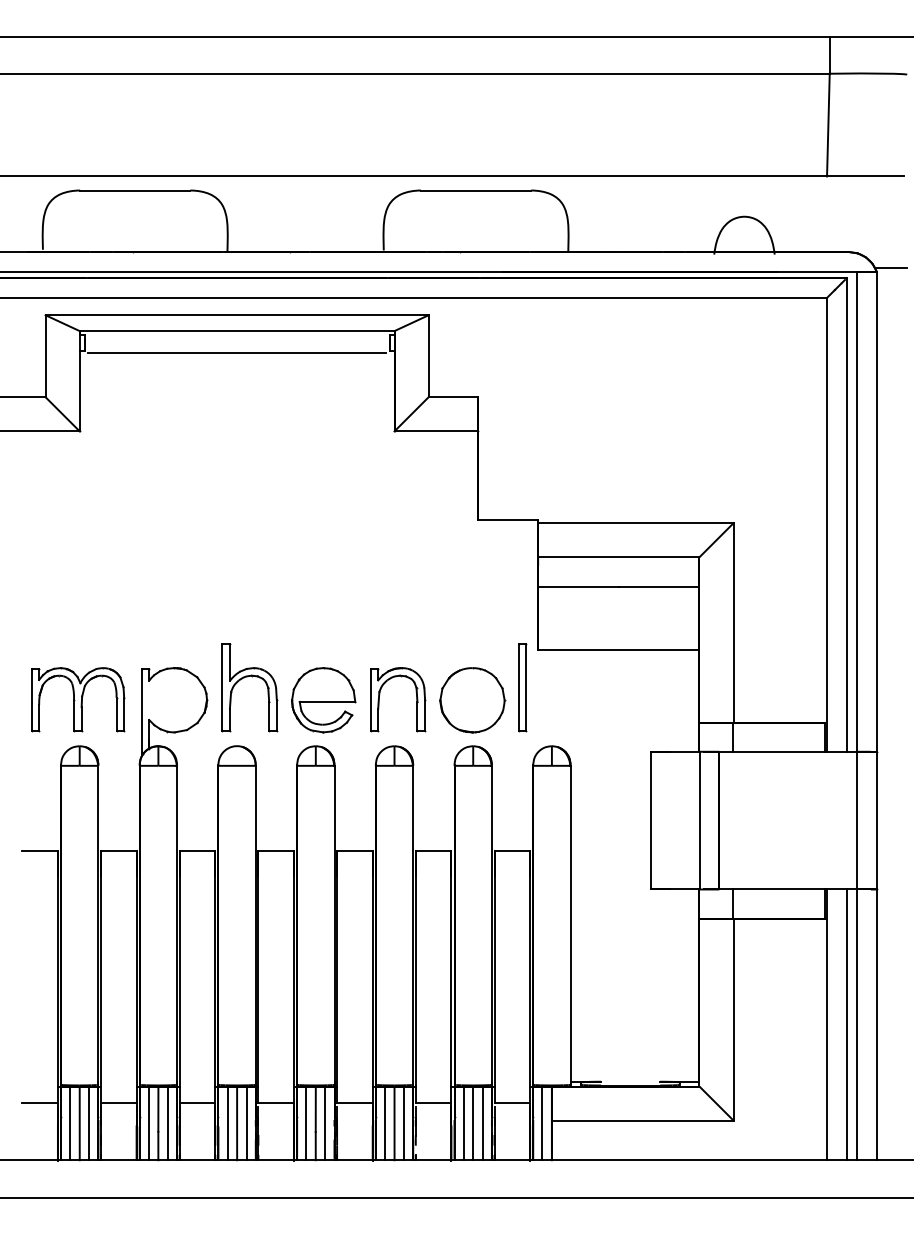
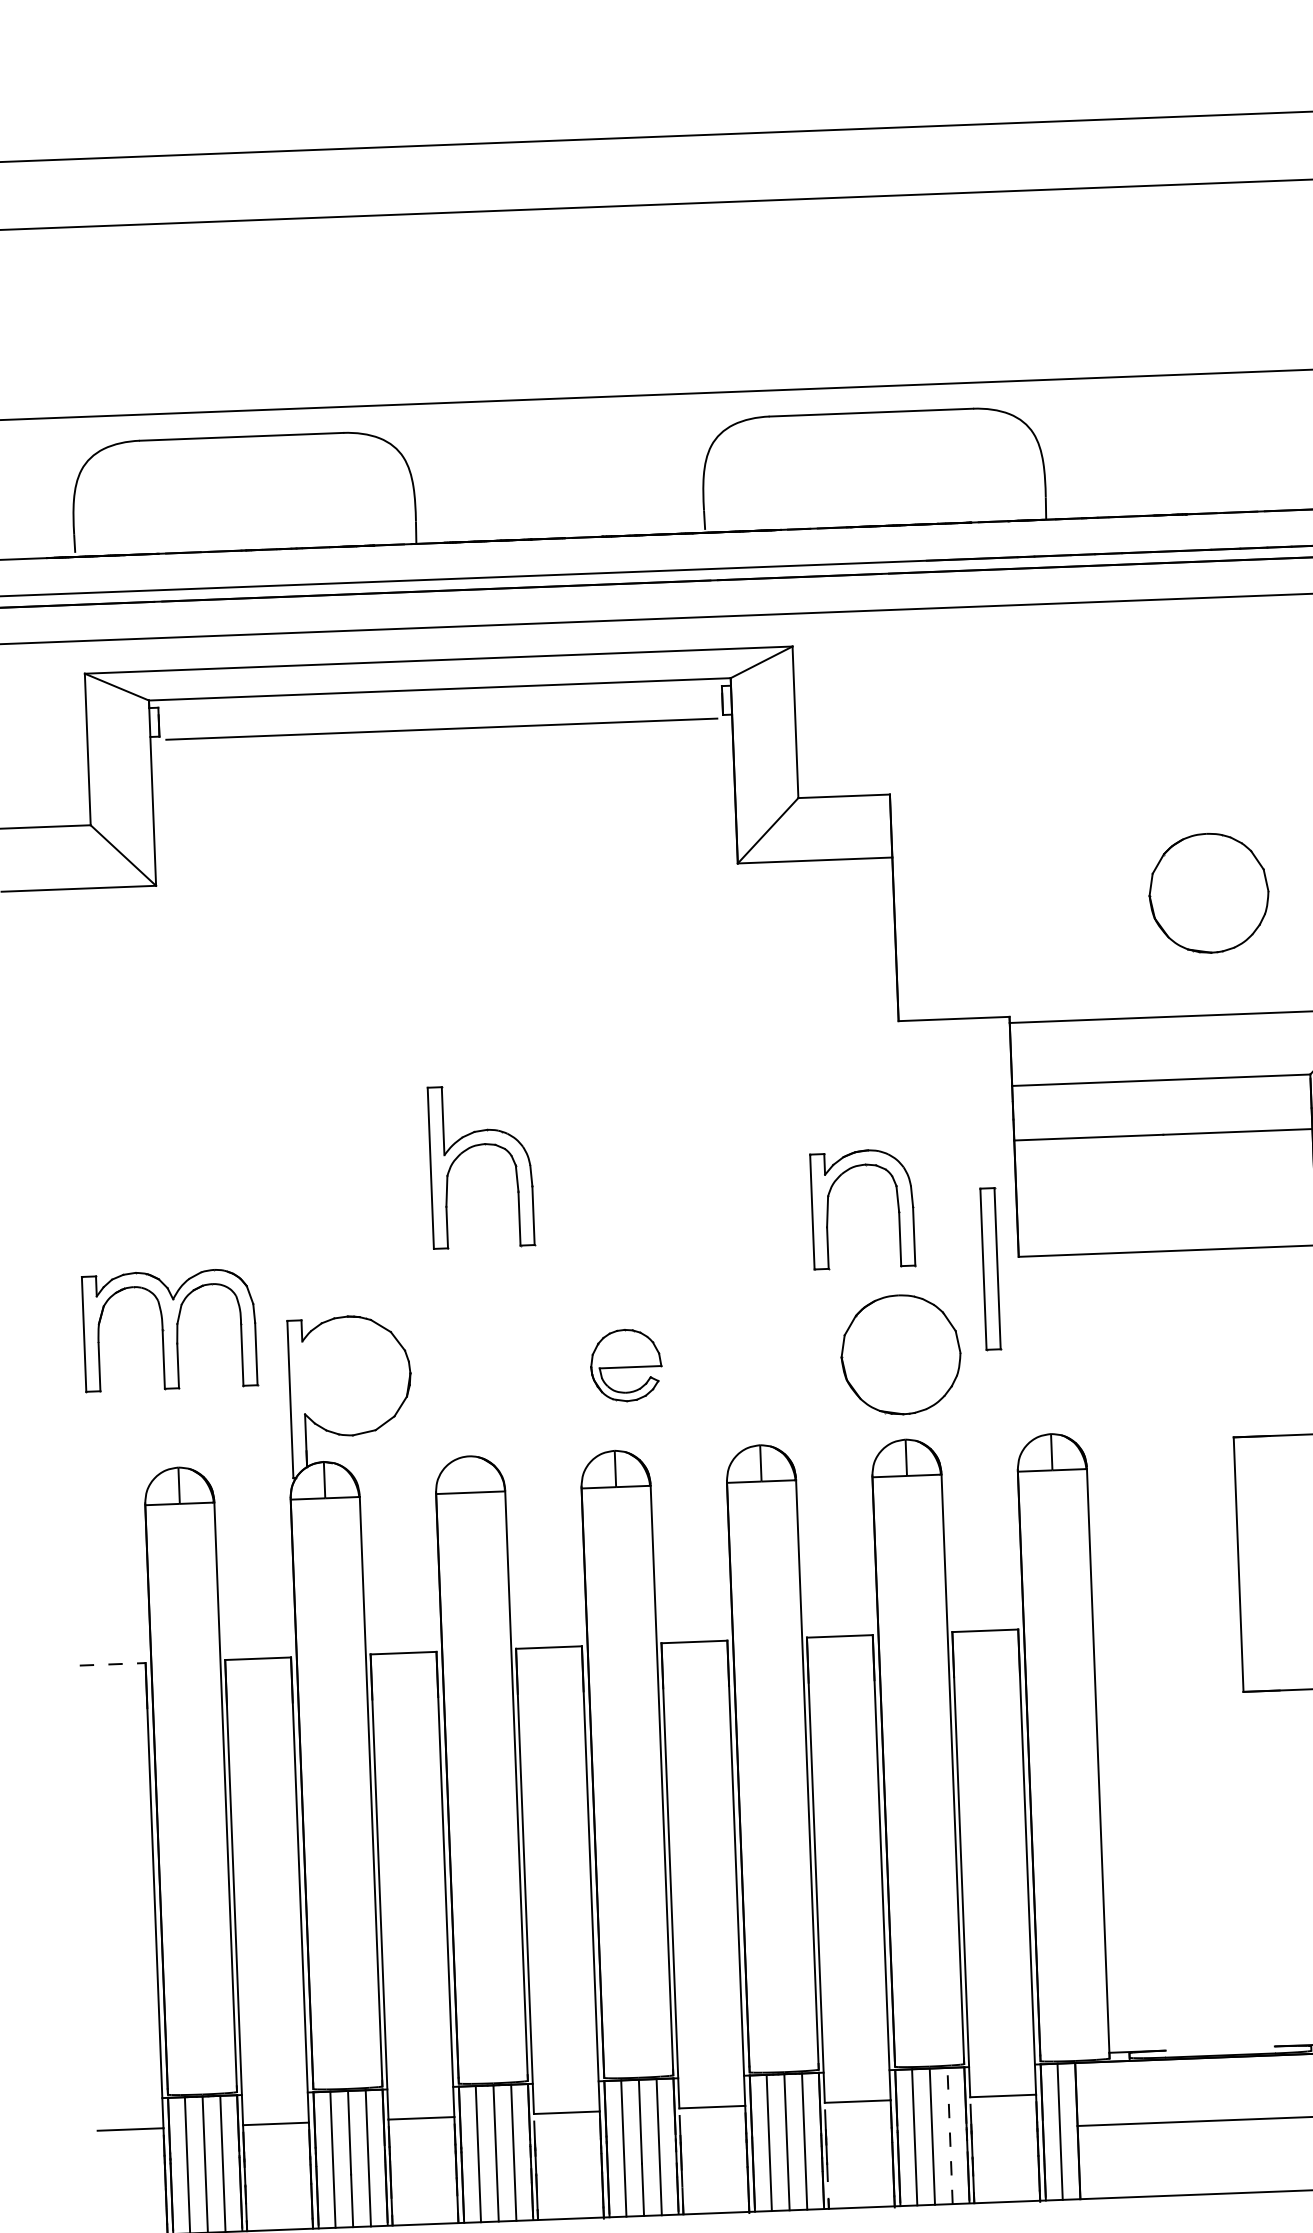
part: (648, 457) -> (1209, 893), added
part: (247, 677) -> (476, 1147), moved
part: (522, 687) -> (990, 1268), moved
part: (78, 699) -> (170, 1329), moved
part: (416, 699) -> (897, 1207), moved
part: (323, 700) -> (625, 1365), size x0.6
line: (40, 851) -> (113, 1664), solid -> dashed
line: (482, 1123) -> (949, 2136), solid -> dashed

